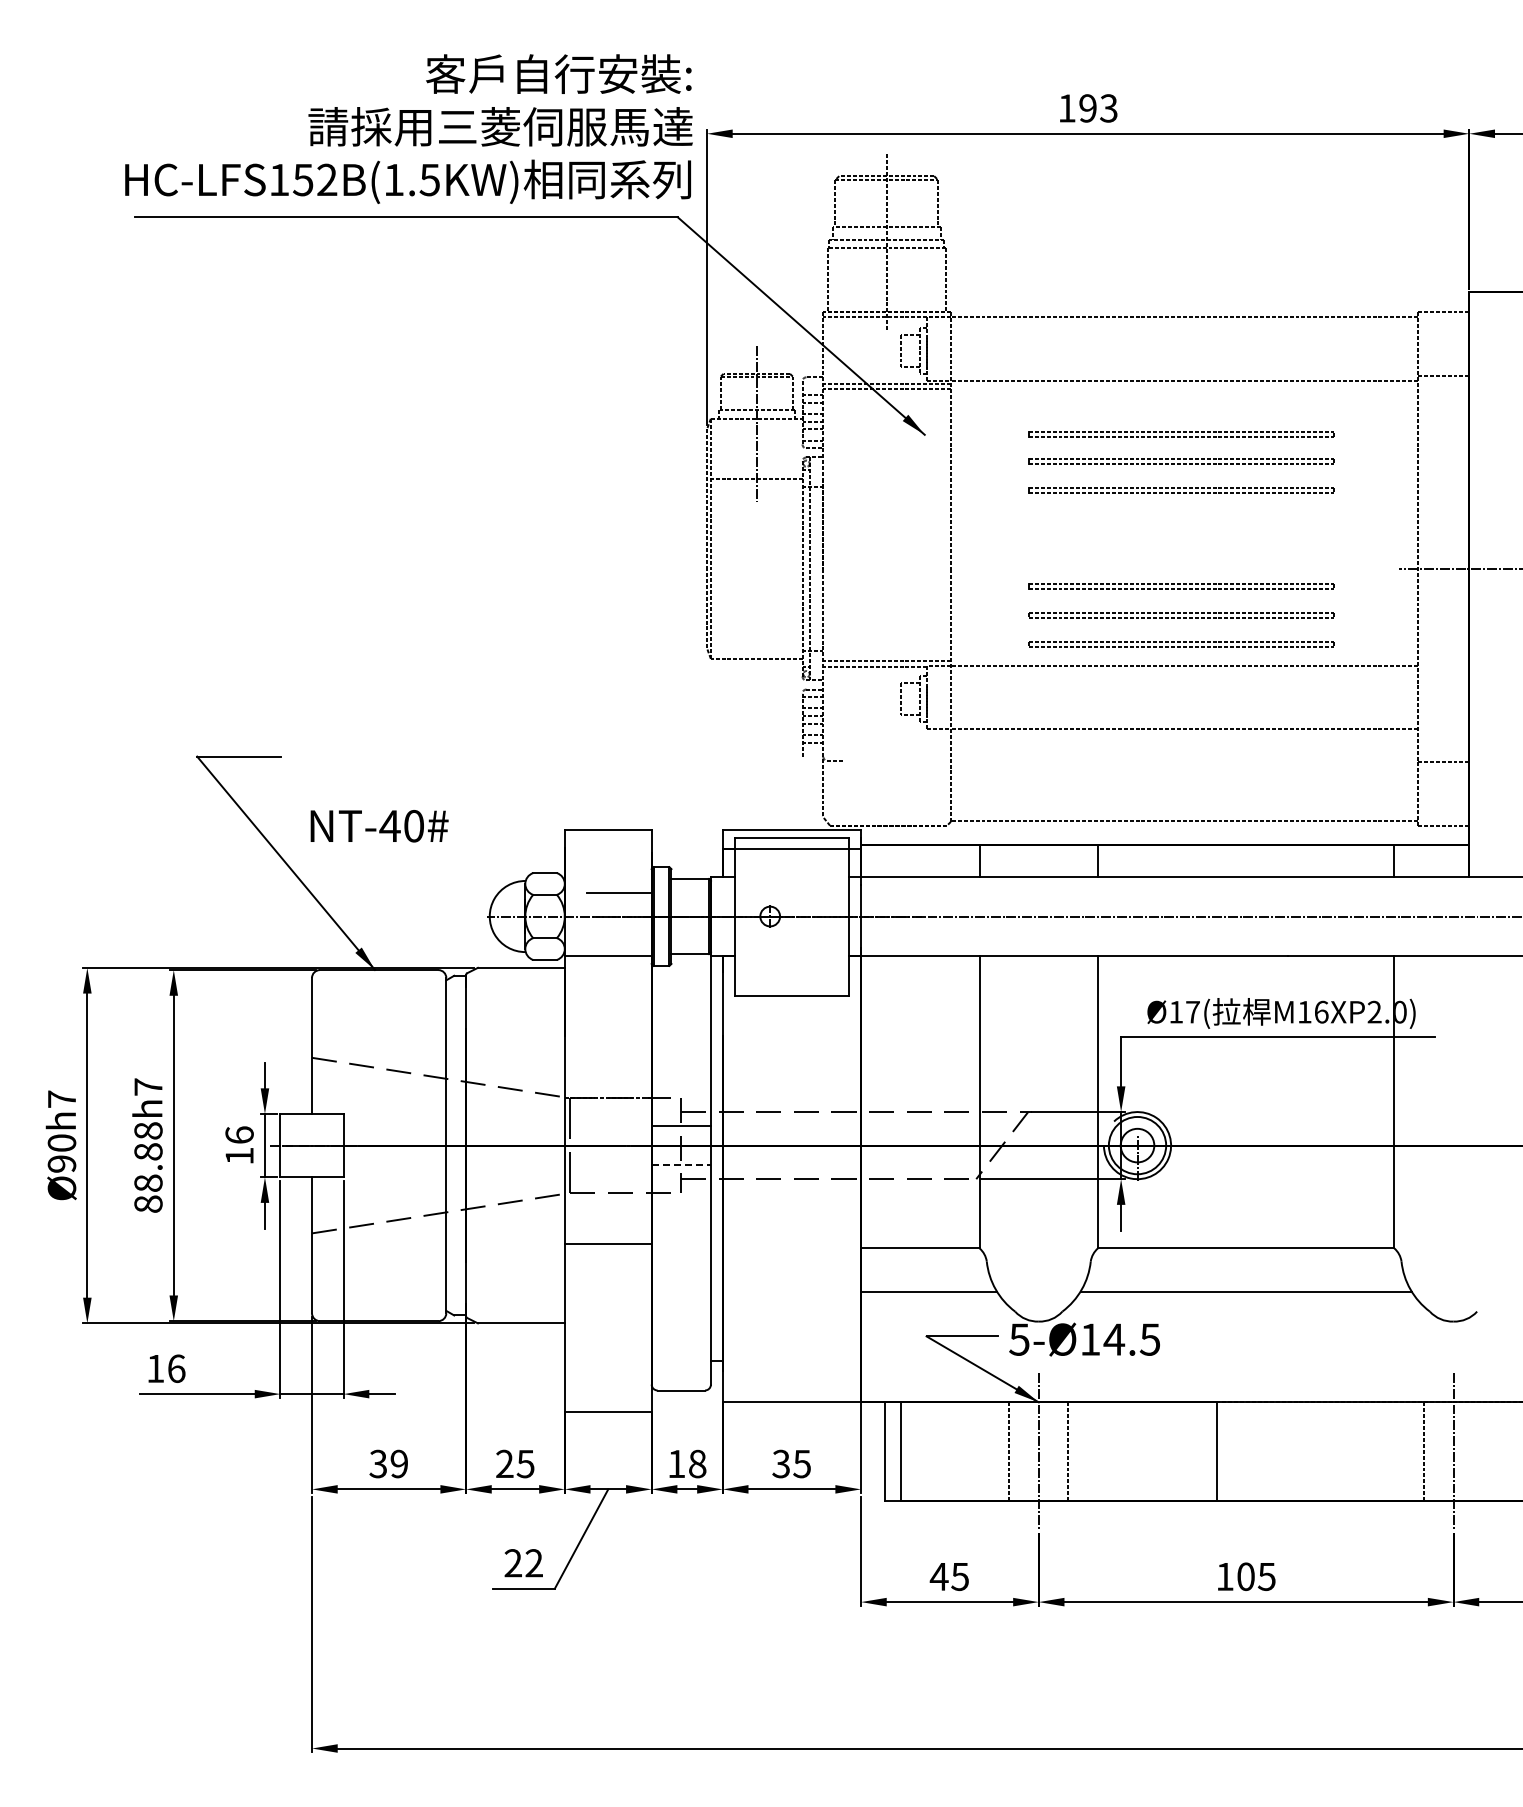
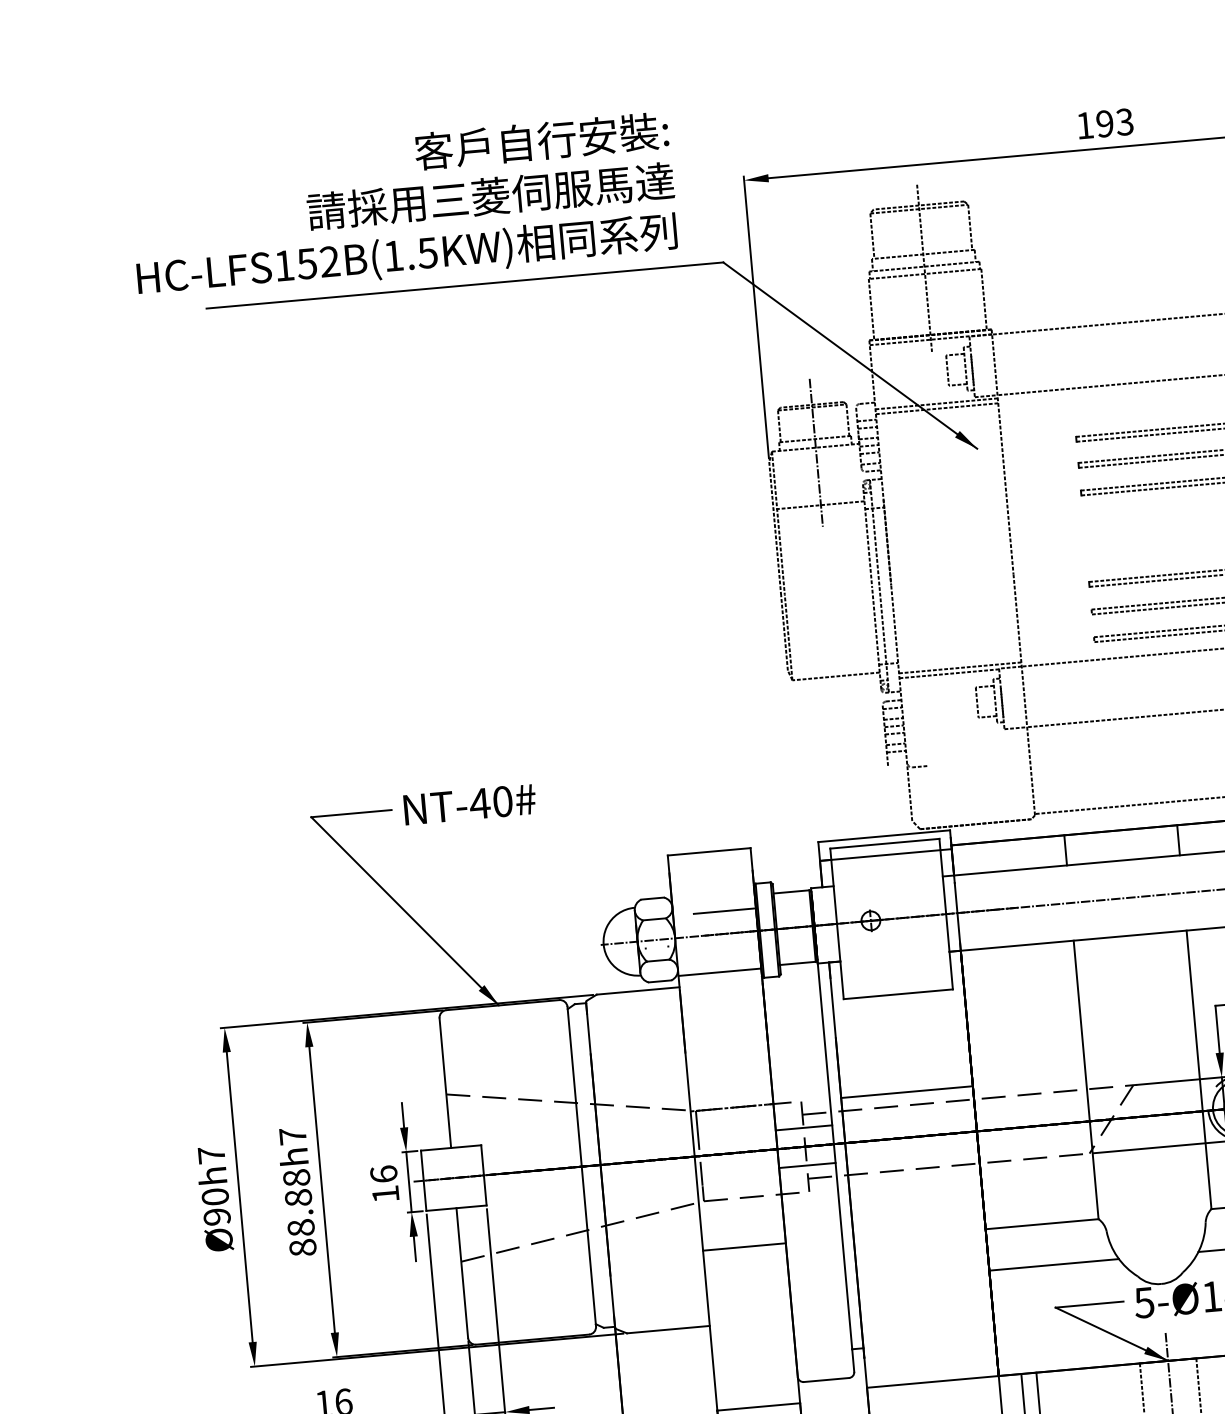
text: (408, 128) -> (403, 205), moved
text: (379, 826) -> (469, 804), moved
line: (791, 1098) -> (906, 1092), added
line: (681, 1165) -> (807, 1165), dashed -> solid

